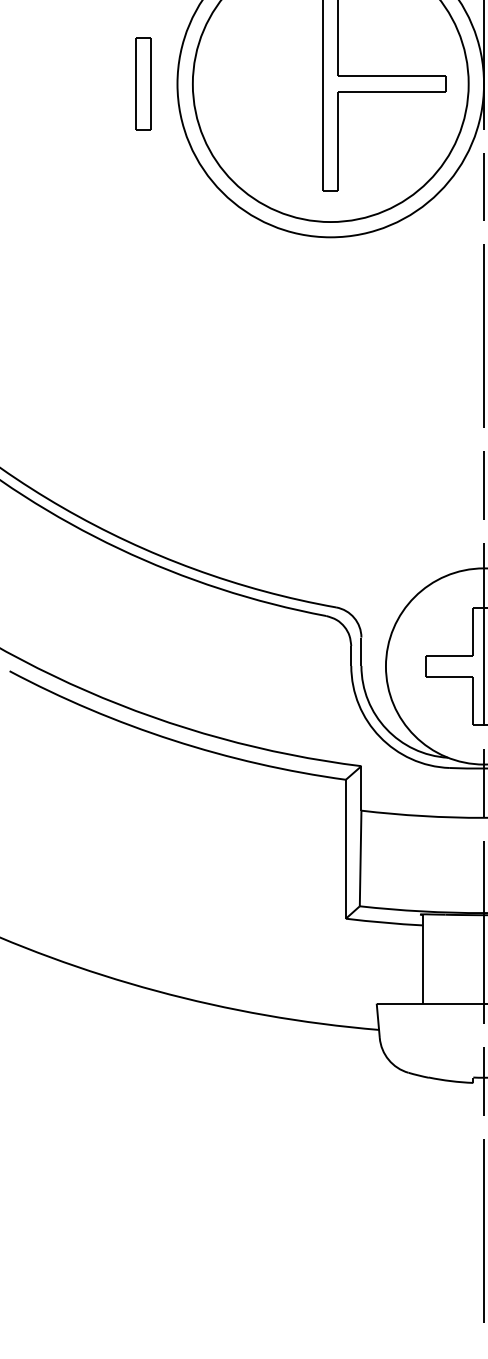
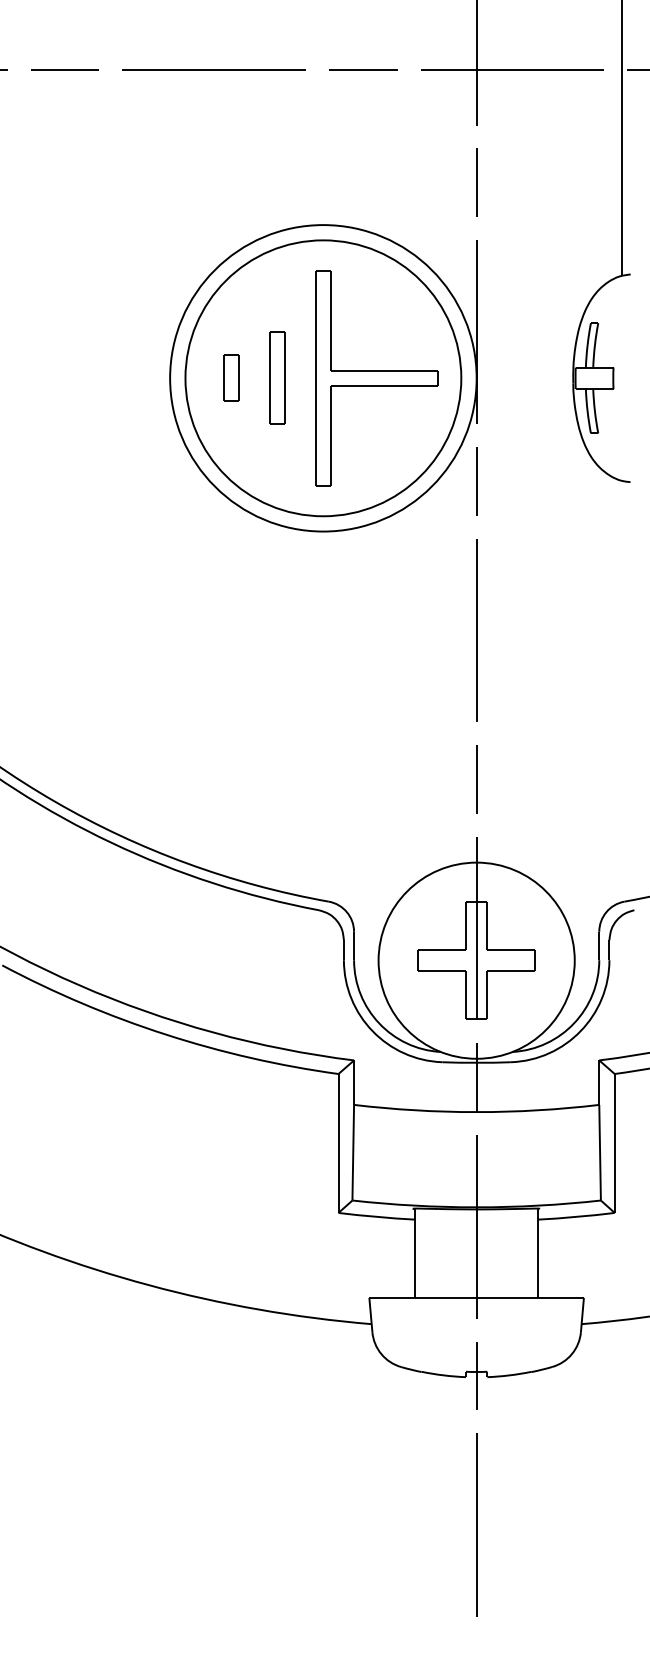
part: (143, 83) -> (277, 377), moved
part: (238, 83) -> (231, 377), added

